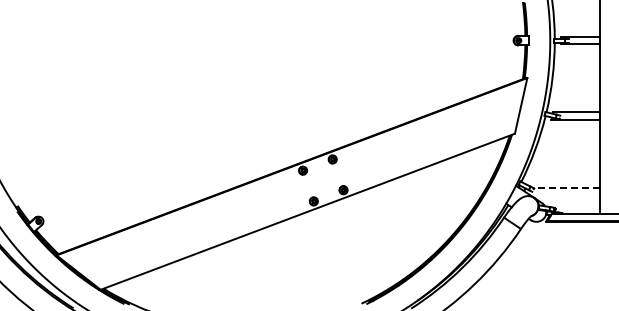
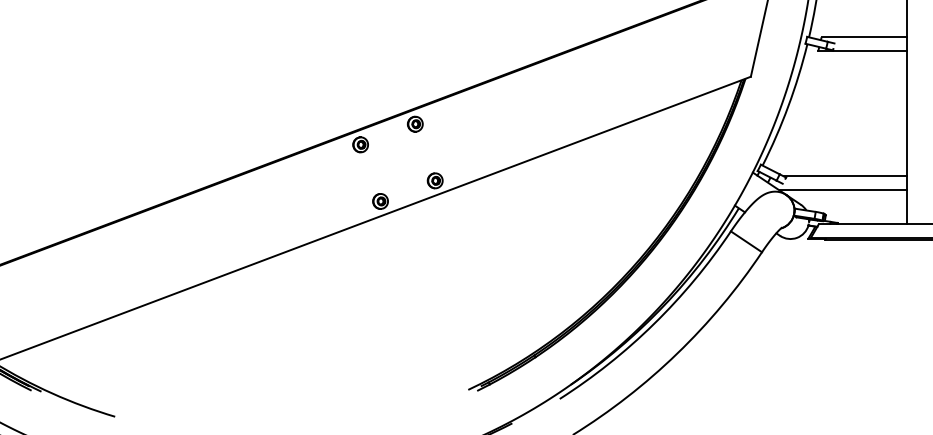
line: (565, 187) -> (843, 175), dashed -> solid
line: (564, 195) -> (842, 190), added

